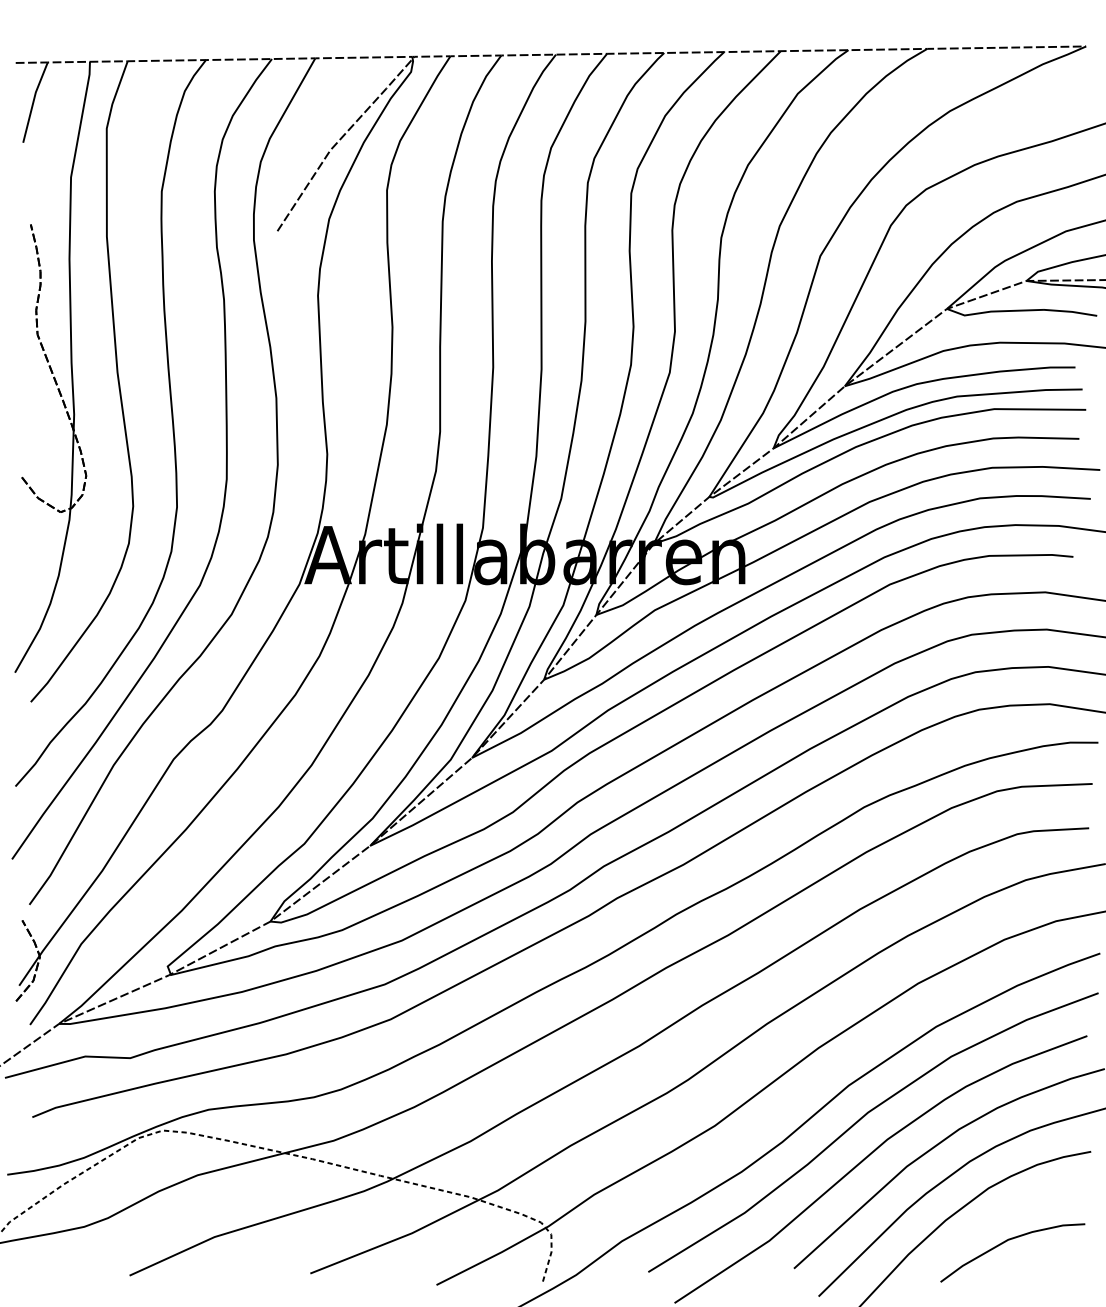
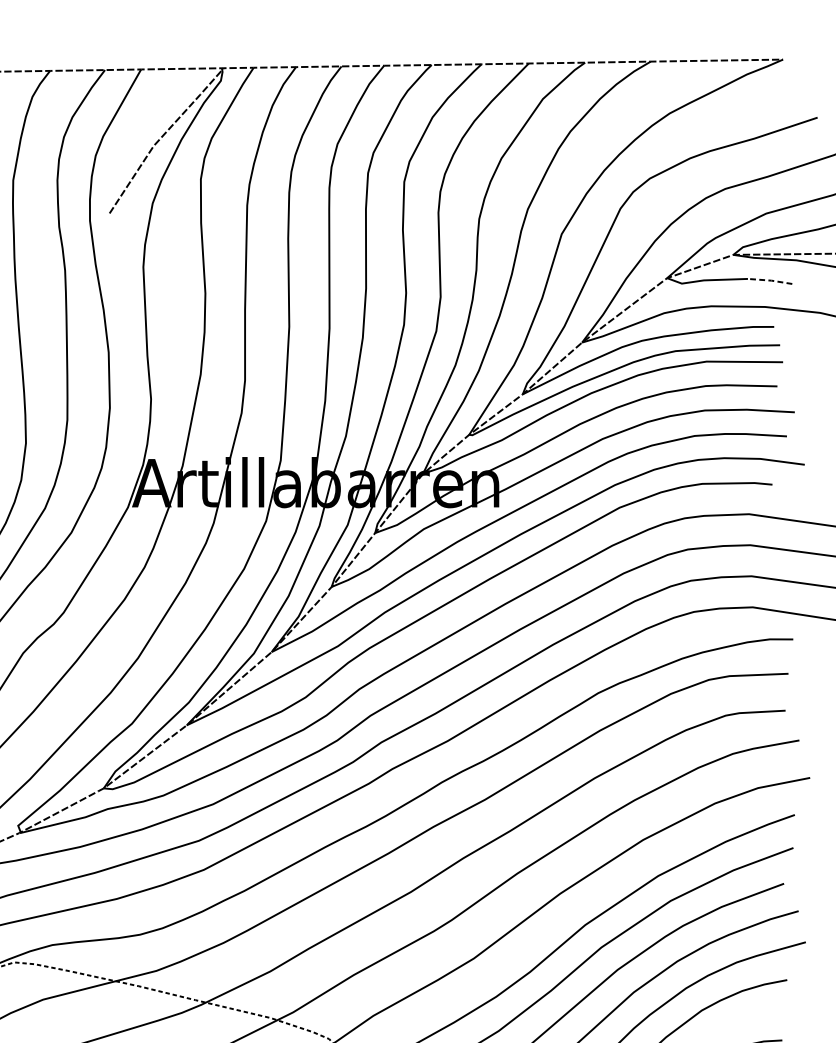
line: (1071, 311) -> (770, 280), solid -> dashed

